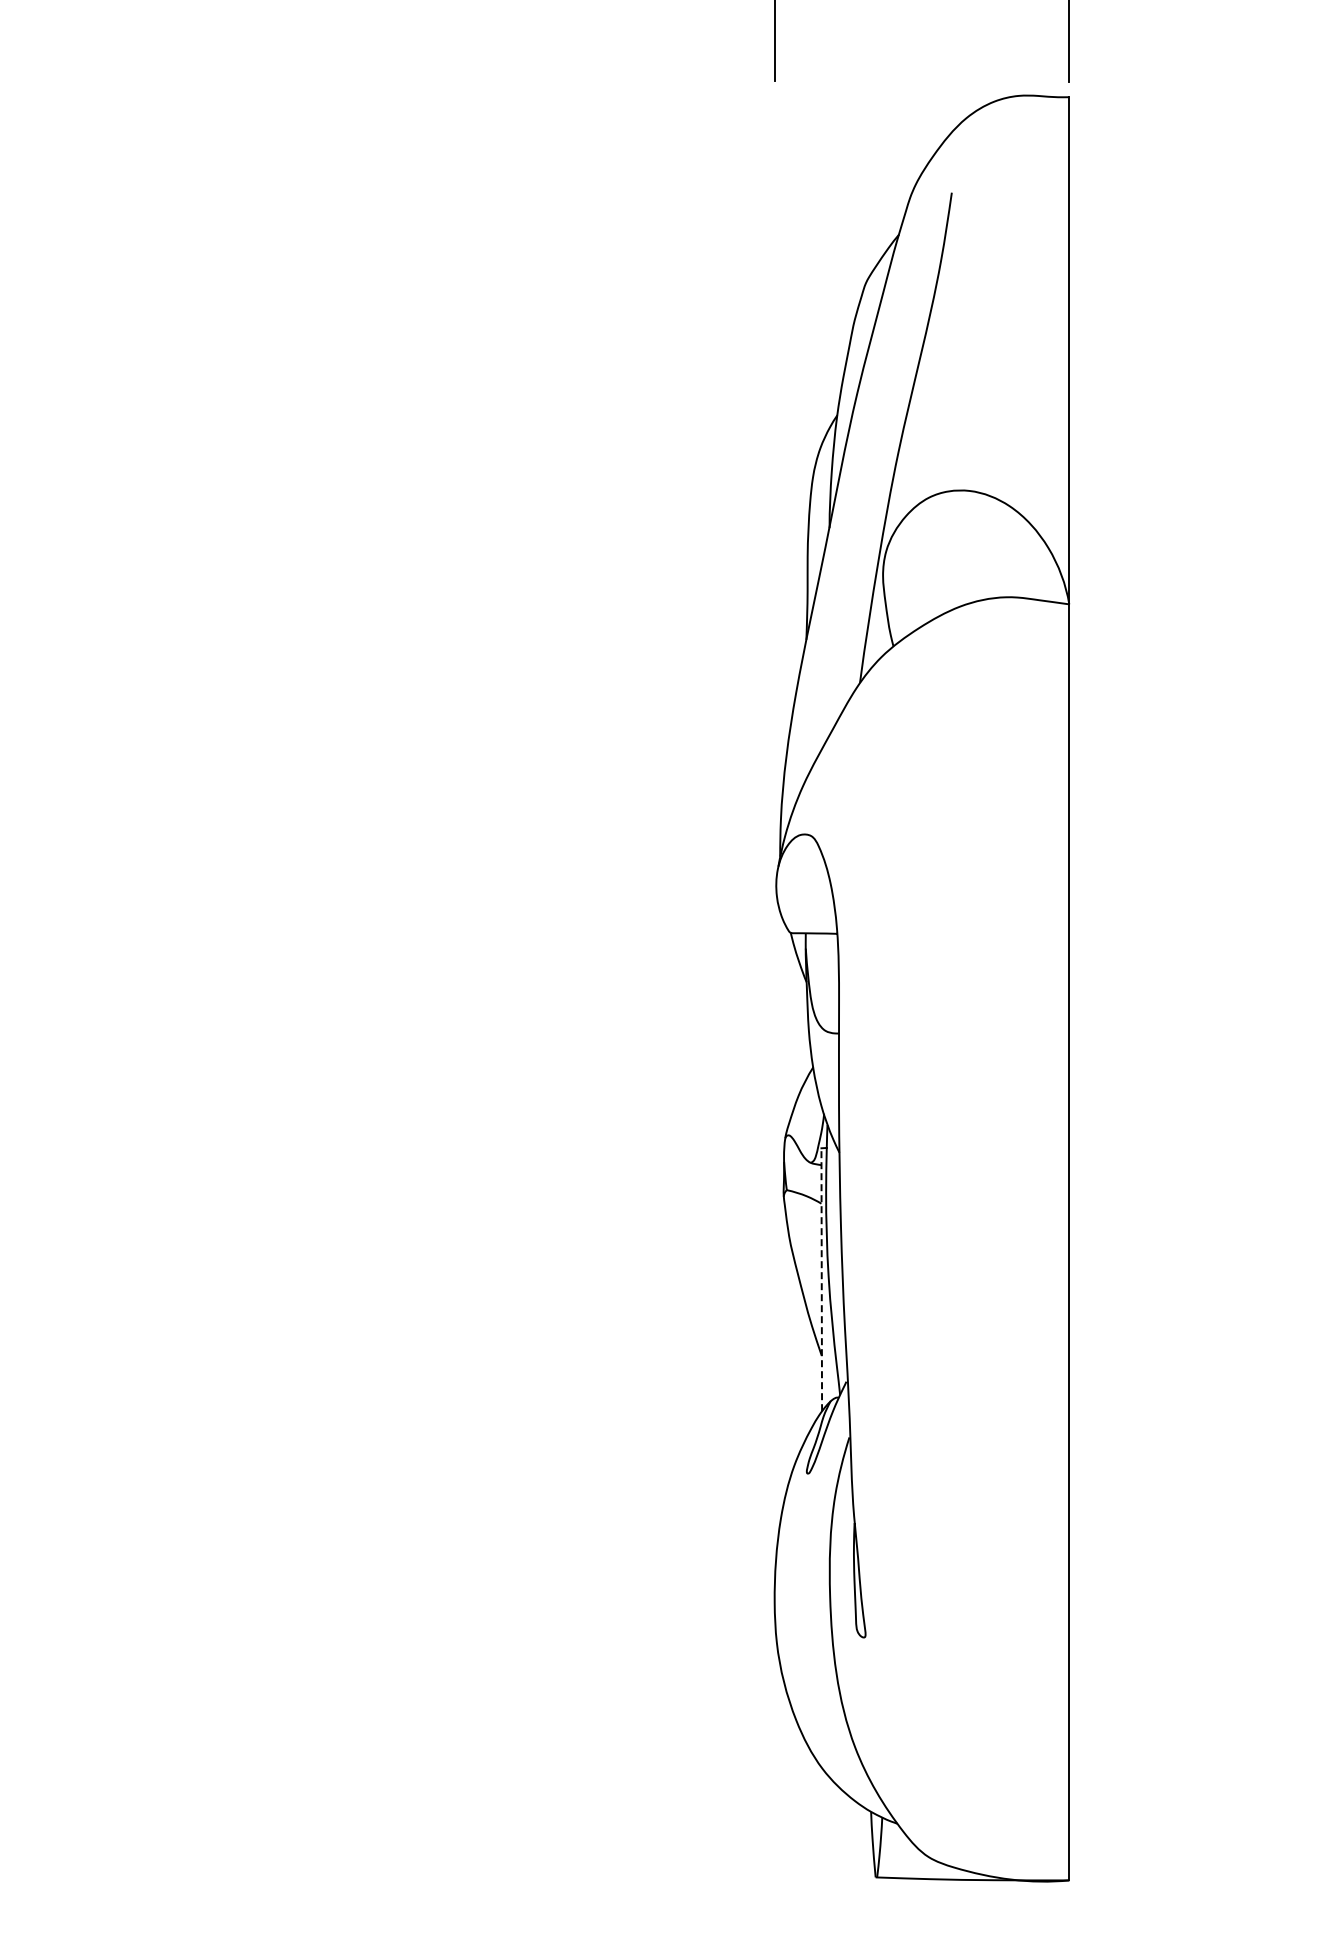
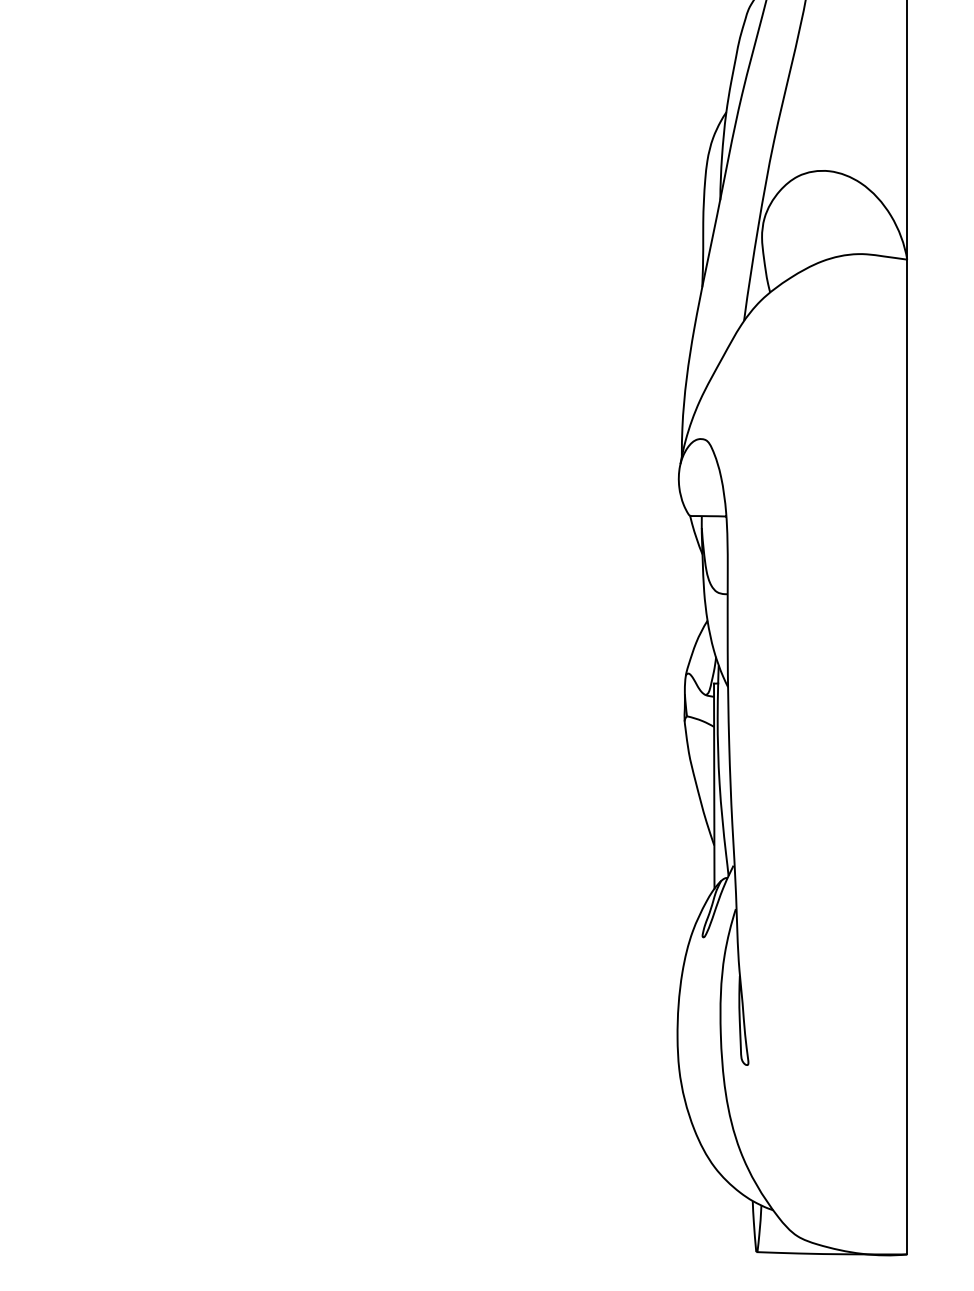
line: (821, 1279) -> (714, 785), dashed -> solid

